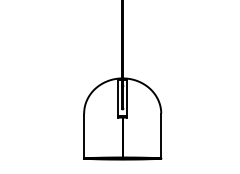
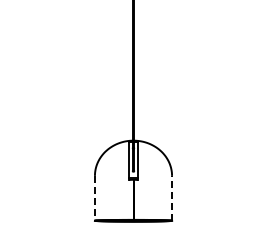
line: (161, 135) -> (172, 197), solid -> dashed
line: (83, 136) -> (94, 198), solid -> dashed

